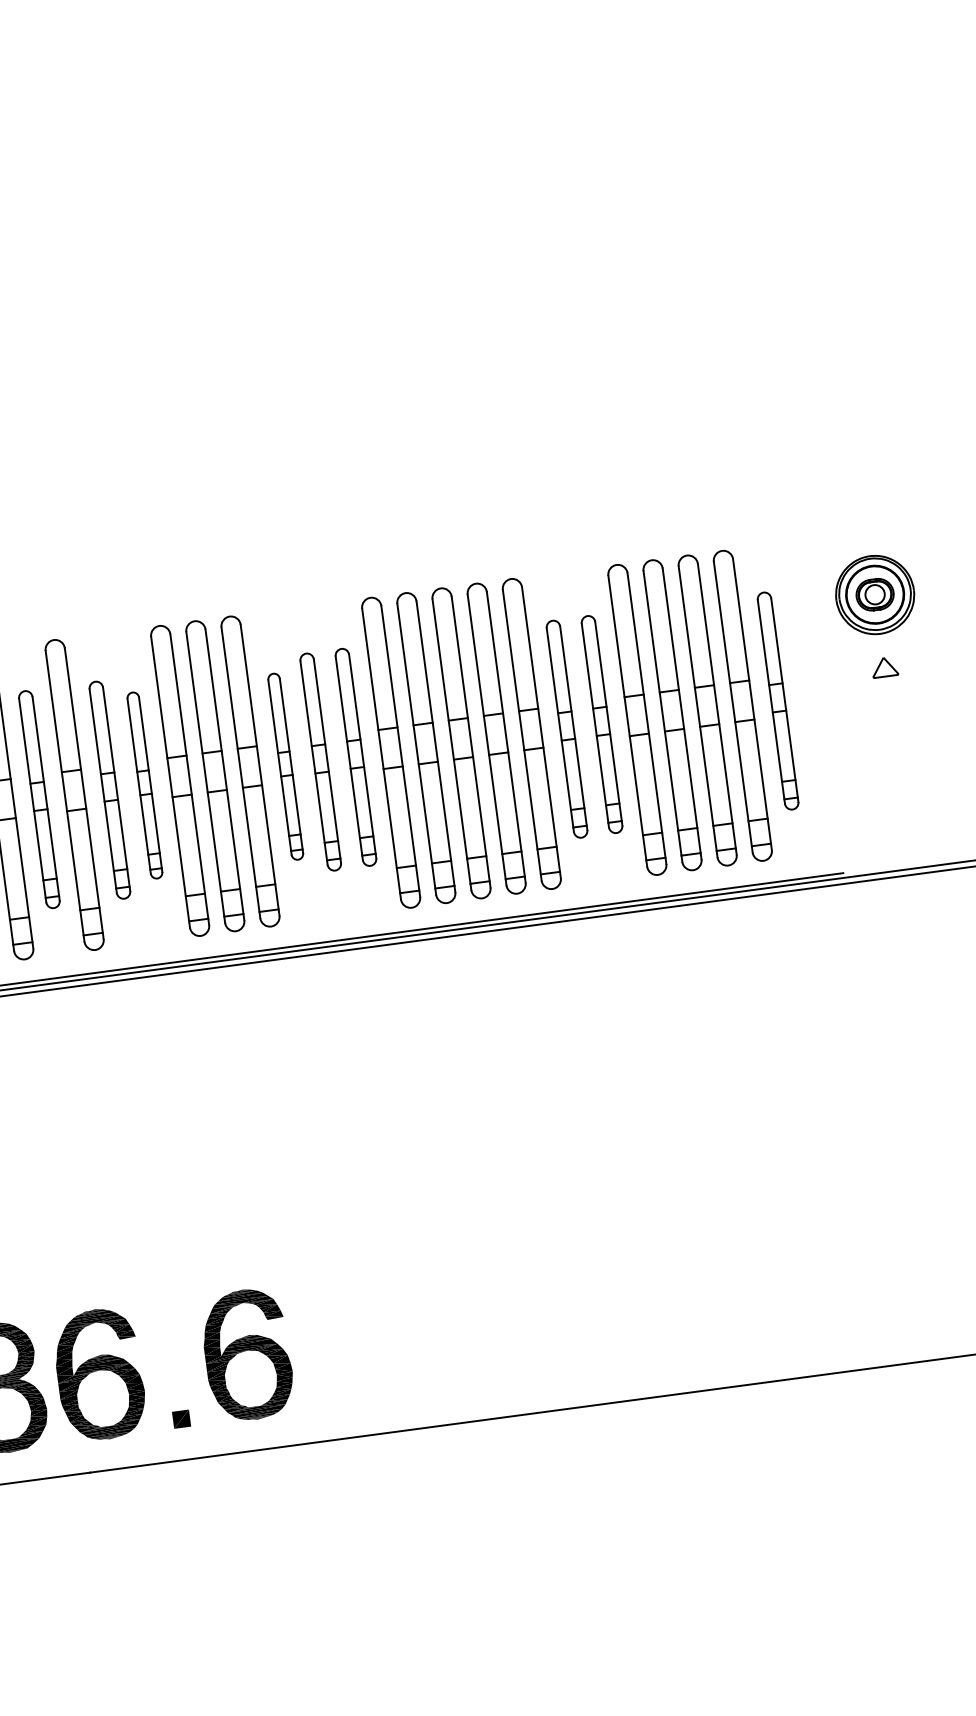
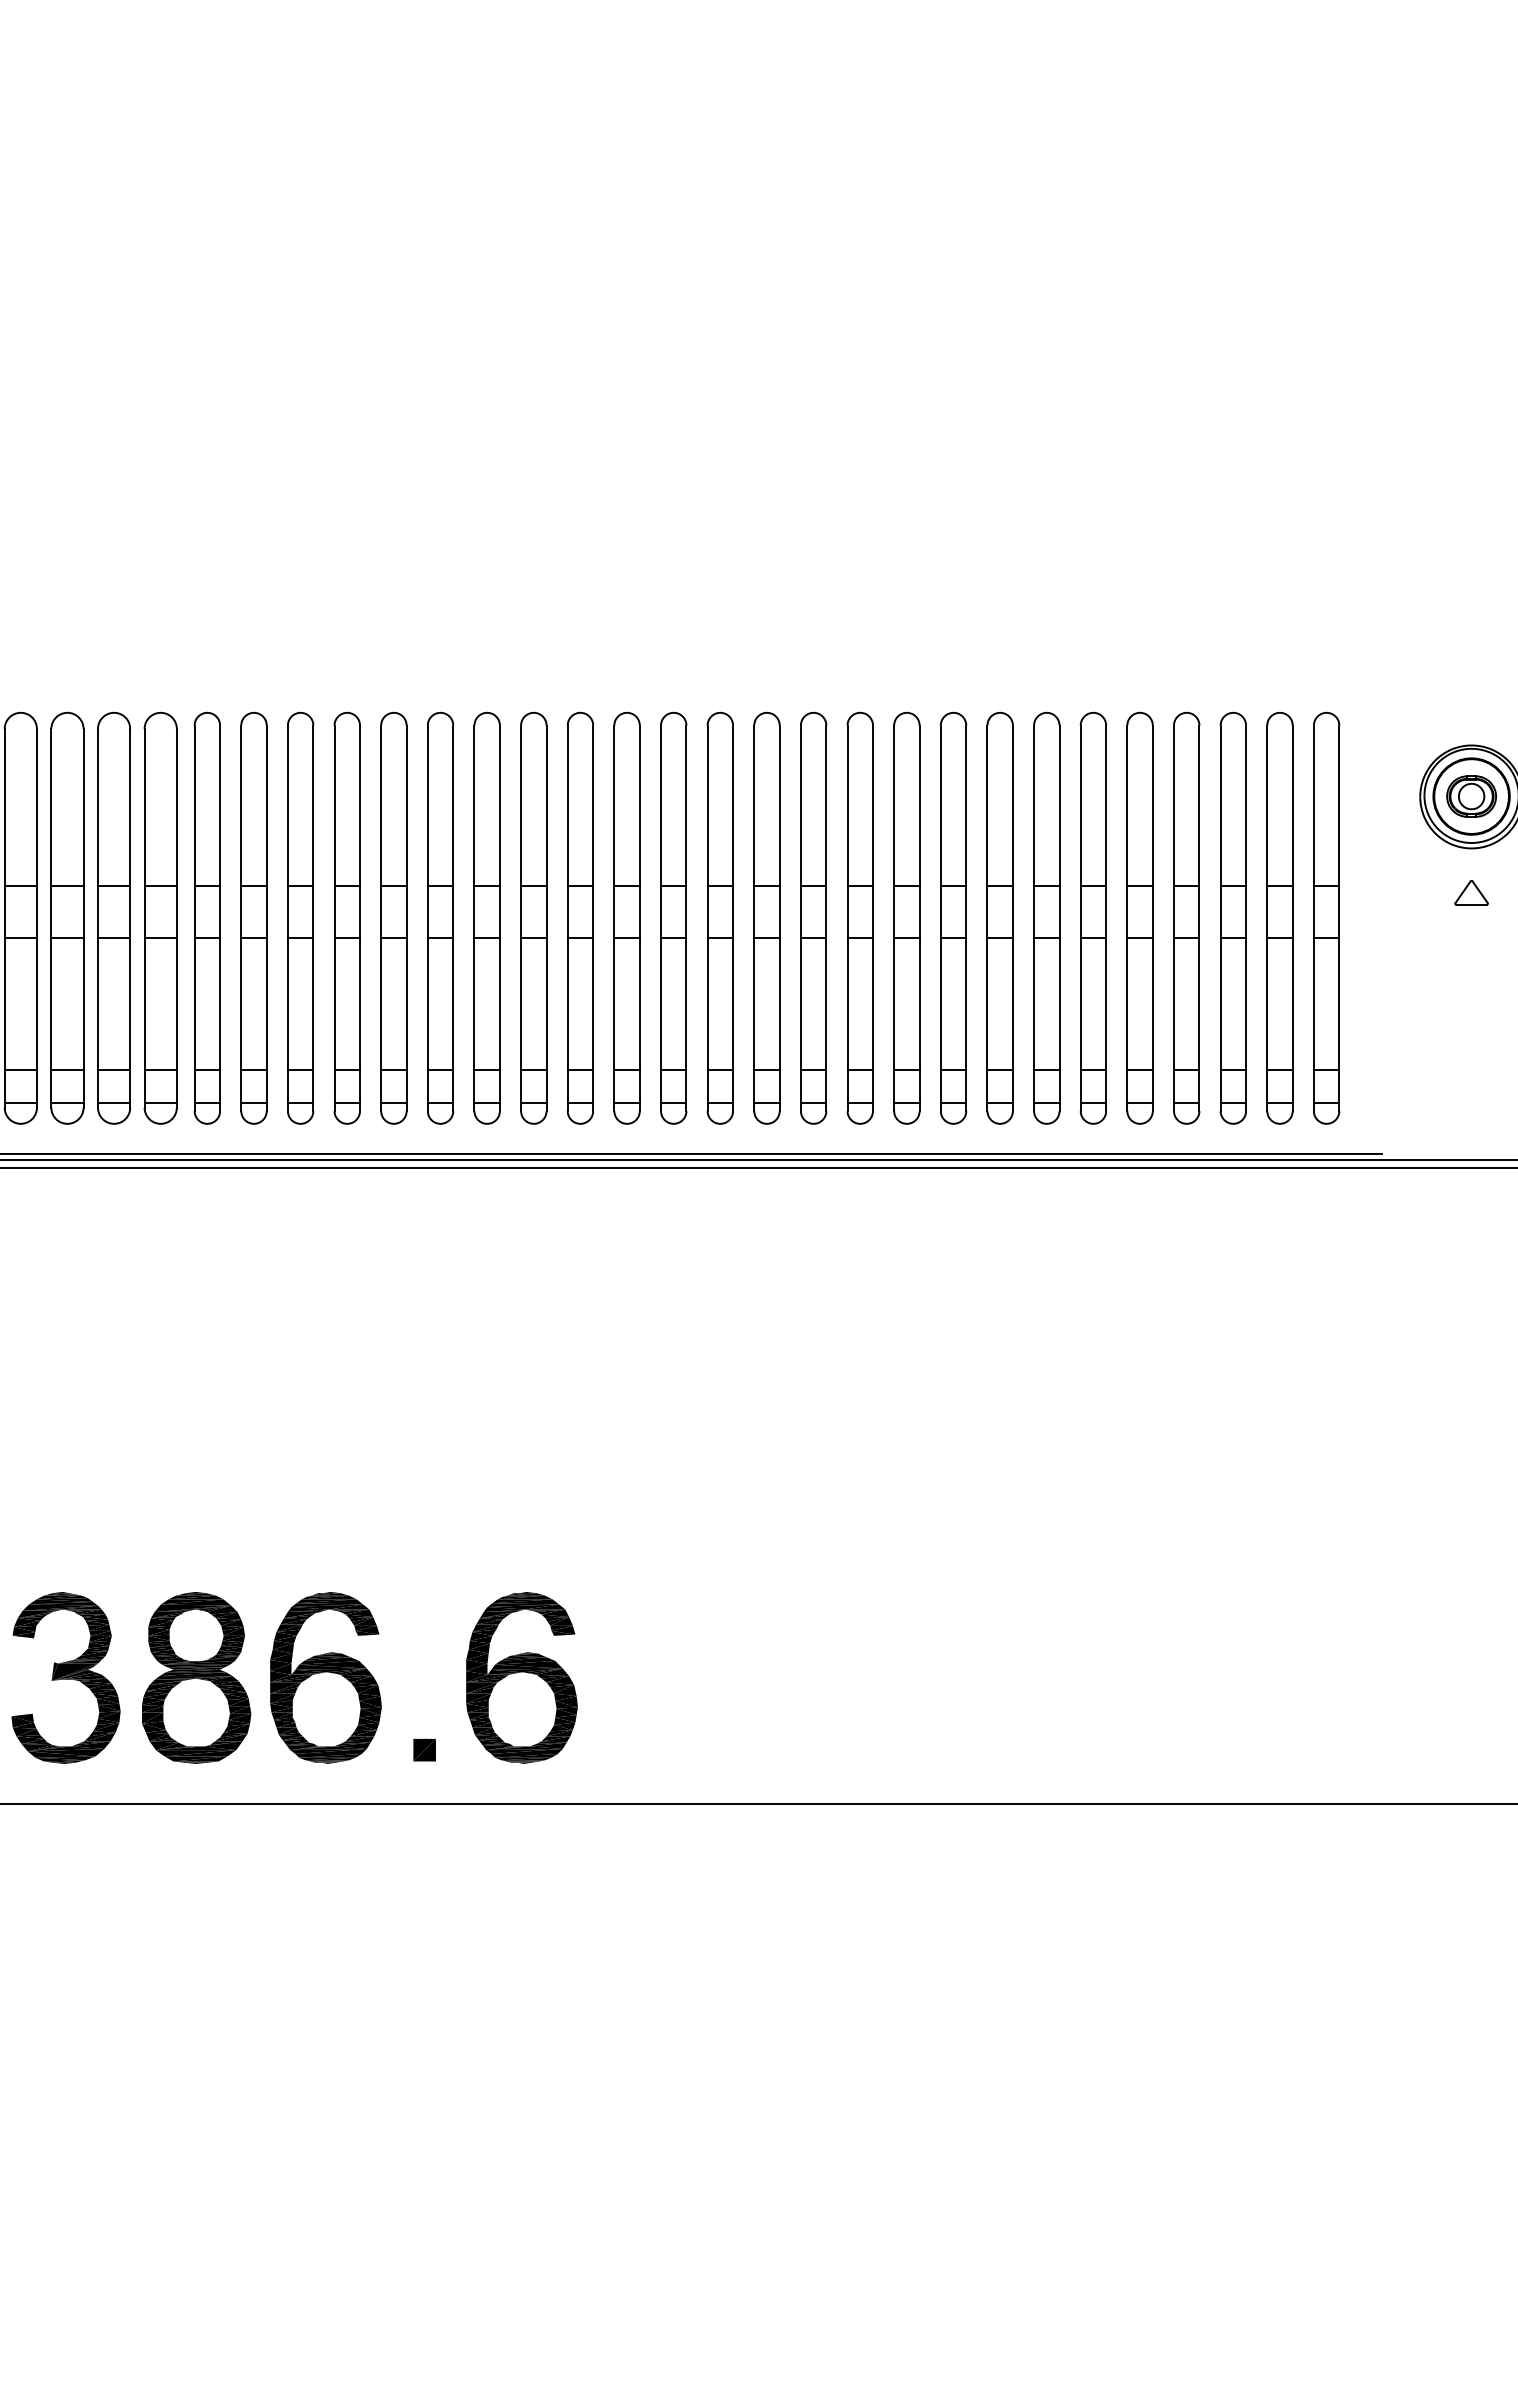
part: (777, 700) -> (1326, 917), size x1.43
part: (601, 724) -> (1092, 917), size x1.43
part: (566, 728) -> (1046, 917), size x1.43
part: (355, 756) -> (766, 917), size x1.43
part: (320, 761) -> (719, 917), size x1.43
part: (285, 766) -> (673, 917), size x1.67
part: (144, 785) -> (486, 917), size x1.67
part: (109, 789) -> (440, 917), size x1.43
part: (38, 799) -> (346, 917), size x1.43

